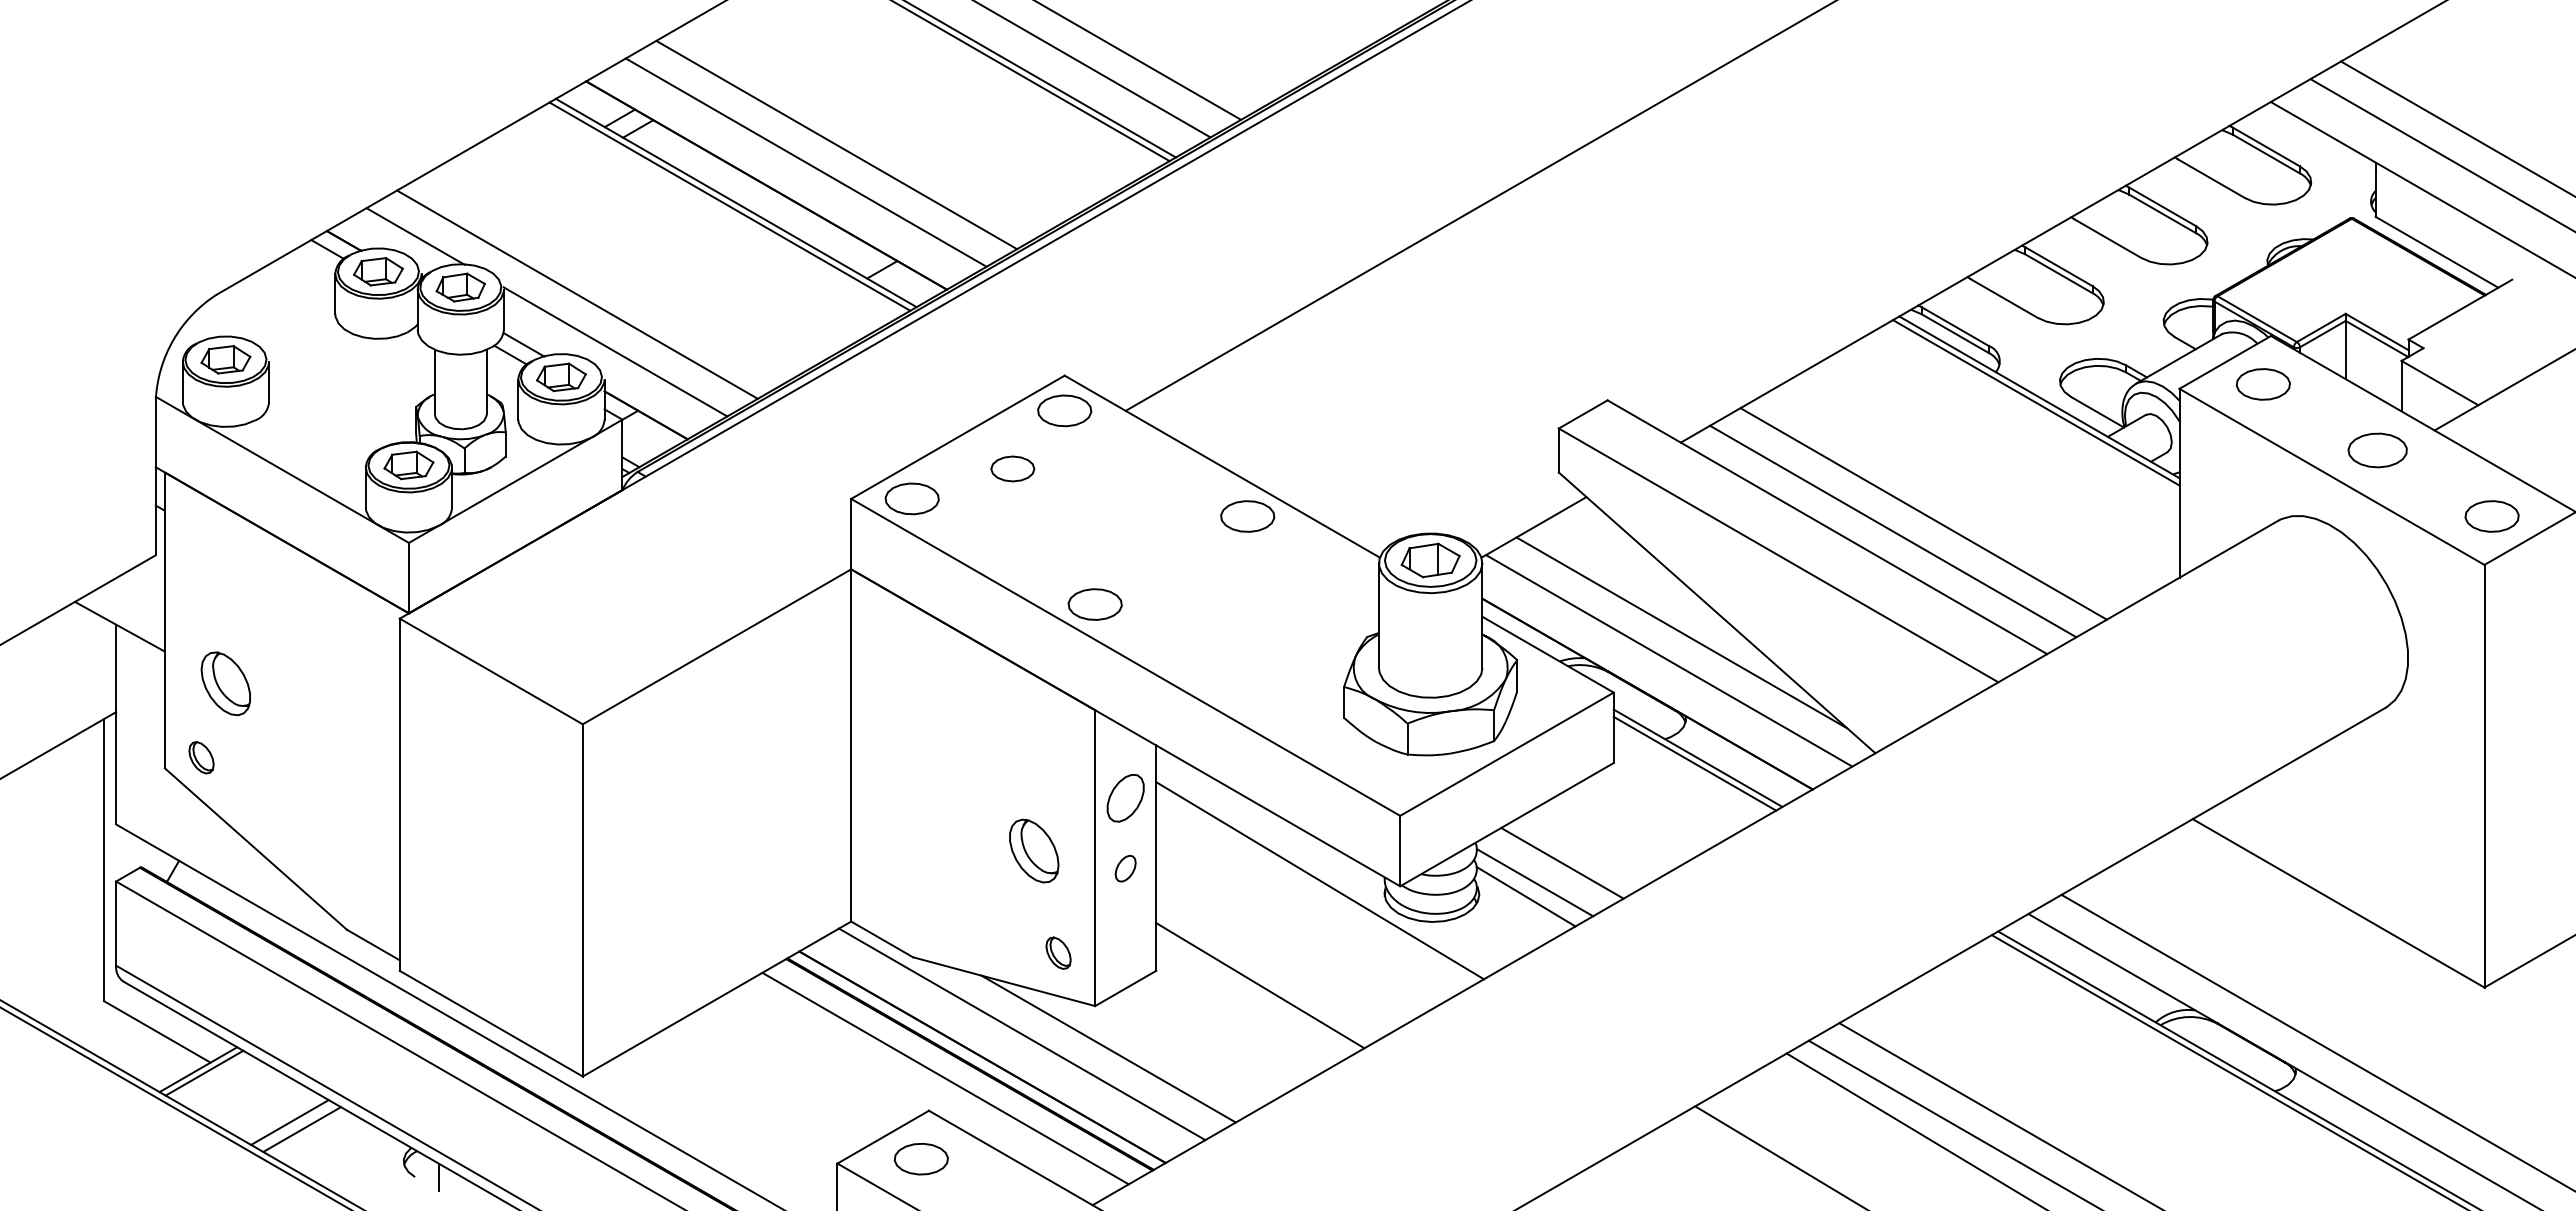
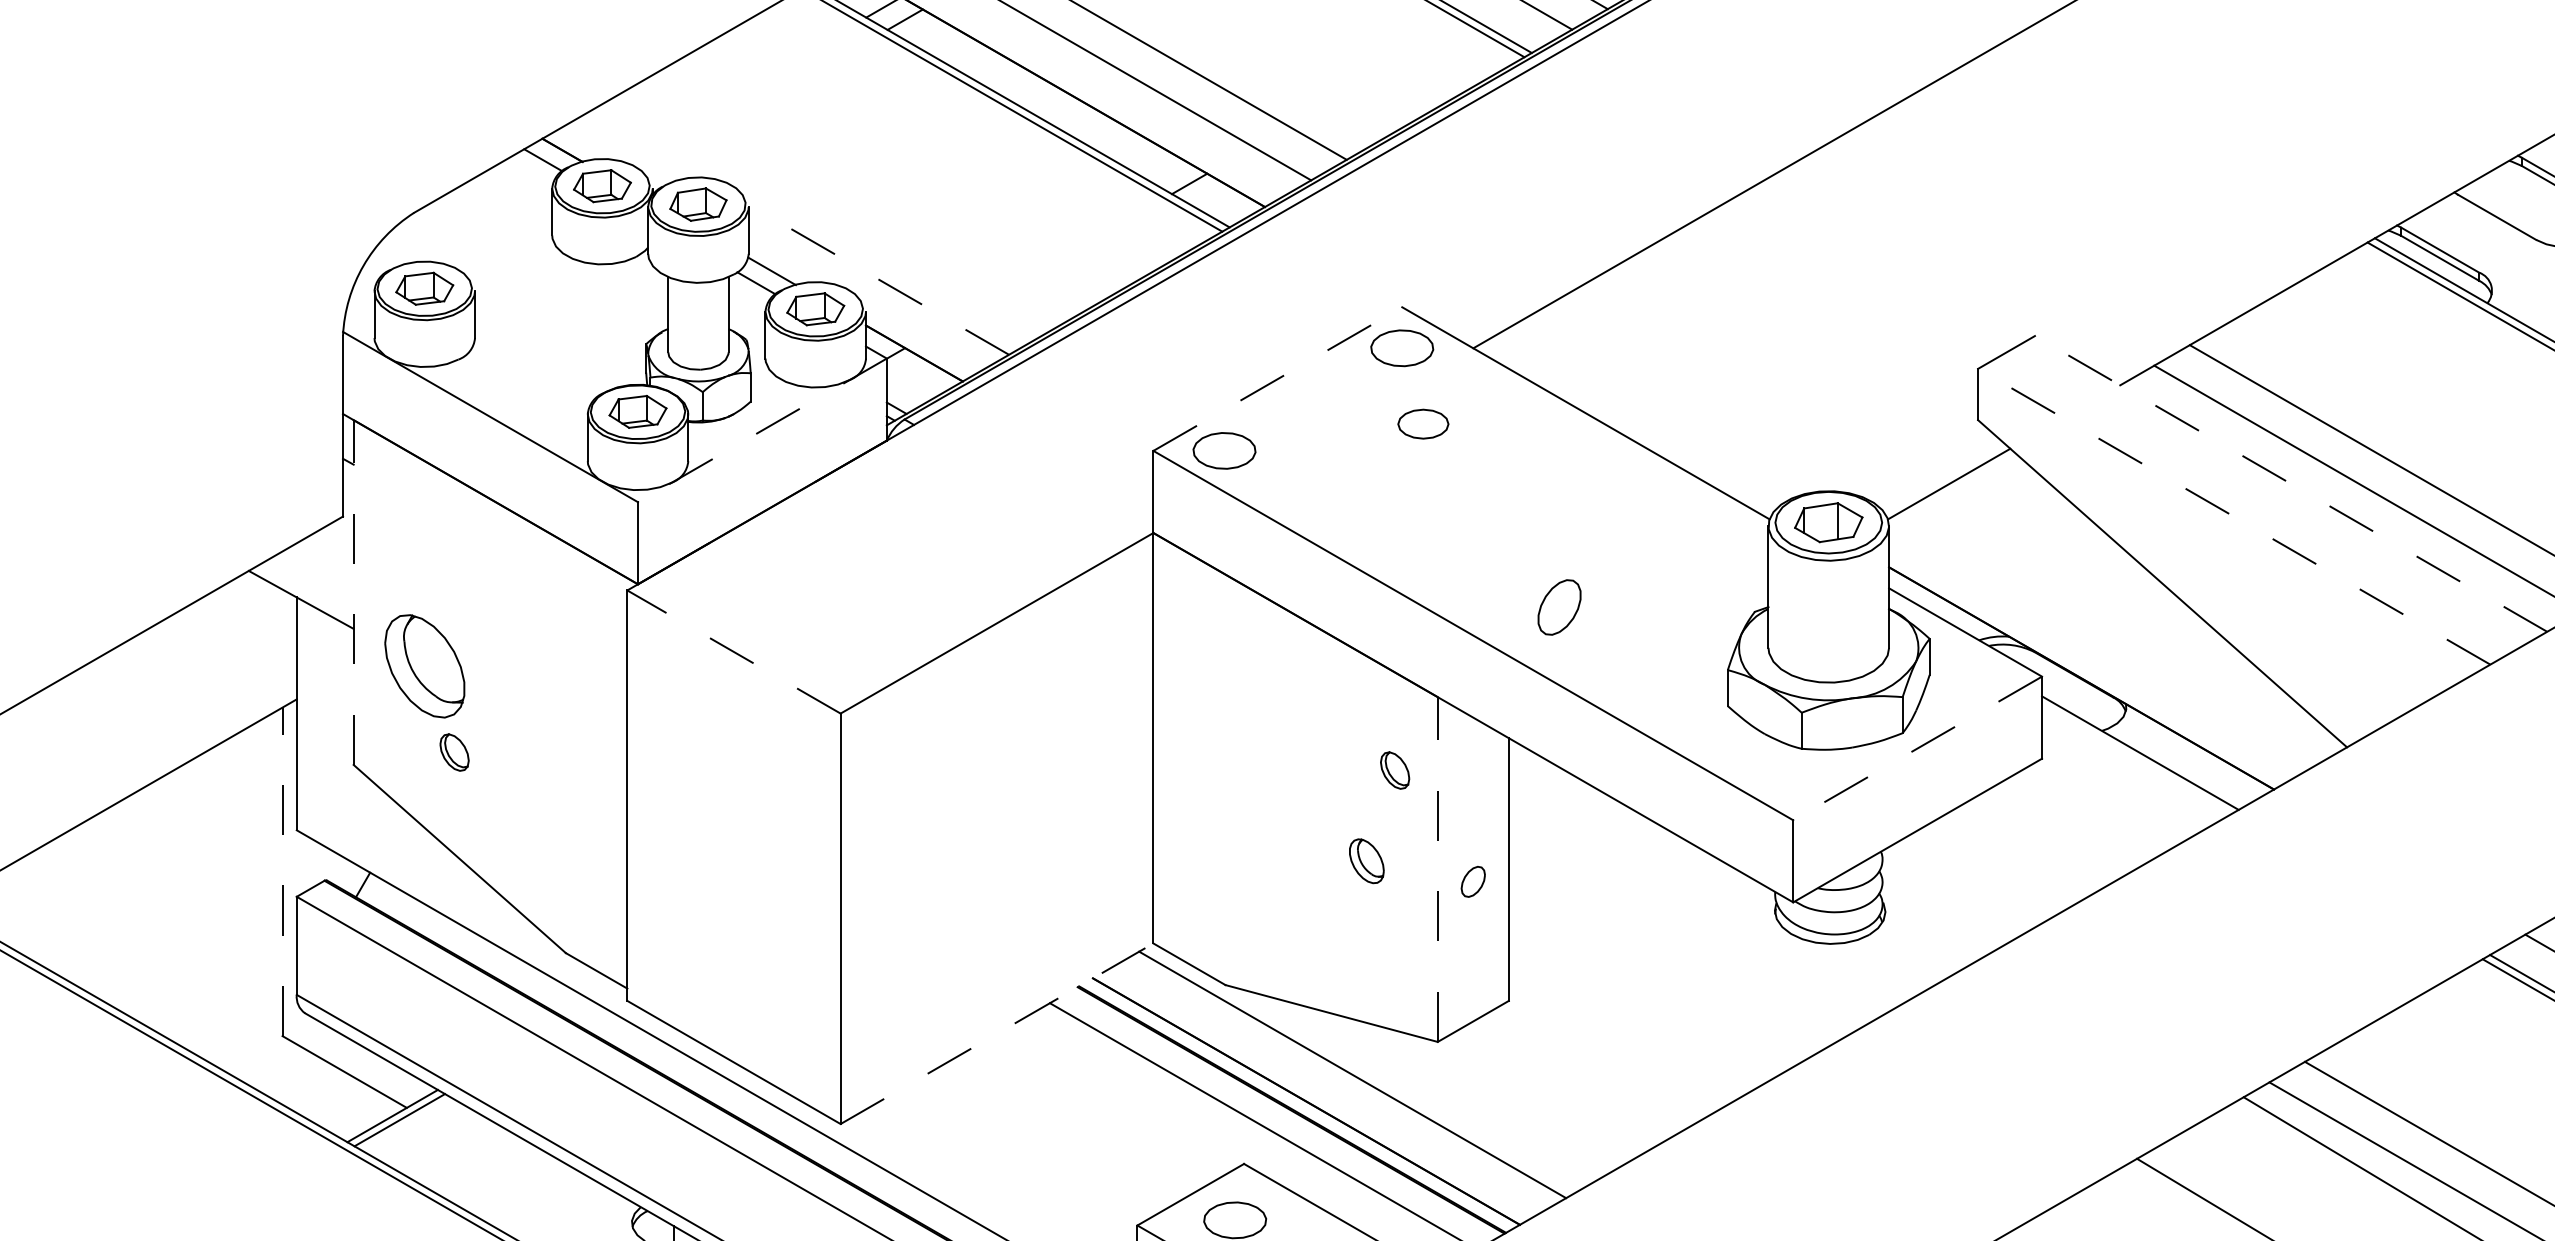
line: (415, 236) -> (645, 145), removed
line: (577, 294) -> (834, 212), removed
line: (615, 351) -> (878, 279), solid -> dashed
line: (958, 437) -> (1278, 379), solid -> dashed
part: (1012, 468) -> (1422, 423), moved
line: (515, 481) -> (762, 430), solid -> dashed
part: (1247, 516) -> (1615, 471), removed
line: (1827, 527) -> (2291, 484), solid -> dashed
line: (1778, 555) -> (2234, 516), solid -> dashed
part: (1094, 604) -> (1436, 573), removed
line: (164, 620) -> (353, 592), solid -> dashed
line: (1681, 632) -> (2121, 606), removed
line: (1669, 660) -> (2107, 639), removed
line: (491, 671) -> (734, 652), solid -> dashed
part: (225, 683) -> (424, 666), size x1.4
line: (1506, 754) -> (1917, 748), solid -> dashed
part: (201, 757) -> (454, 752), moved
line: (1694, 763) -> (2136, 759), removed
part: (1125, 798) -> (1559, 607), moved
part: (1034, 850) -> (1367, 860), size x0.6
line: (1095, 858) -> (1438, 869), solid -> dashed
line: (103, 860) -> (282, 872), solid -> dashed
line: (1562, 862) -> (1982, 874), removed
line: (1319, 880) -> (1699, 895), removed
line: (1534, 882) -> (1949, 897), removed
line: (1525, 896) -> (1939, 914), removed
part: (1058, 952) -> (1395, 769), moved
line: (1260, 985) -> (1630, 1017), removed
line: (717, 999) -> (997, 1034), solid -> dashed
line: (1108, 1048) -> (1453, 1091), removed
line: (289, 1122) -> (498, 1177), removed
line: (301, 1129) -> (512, 1185), removed

